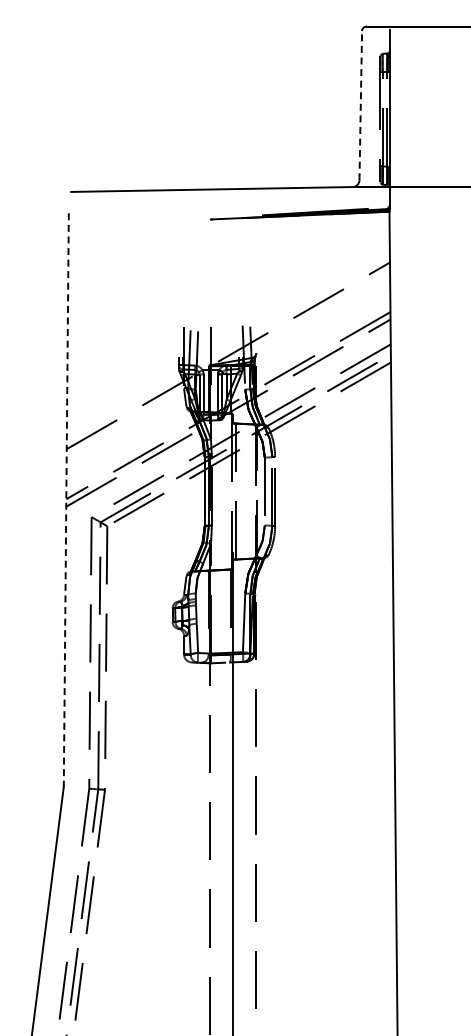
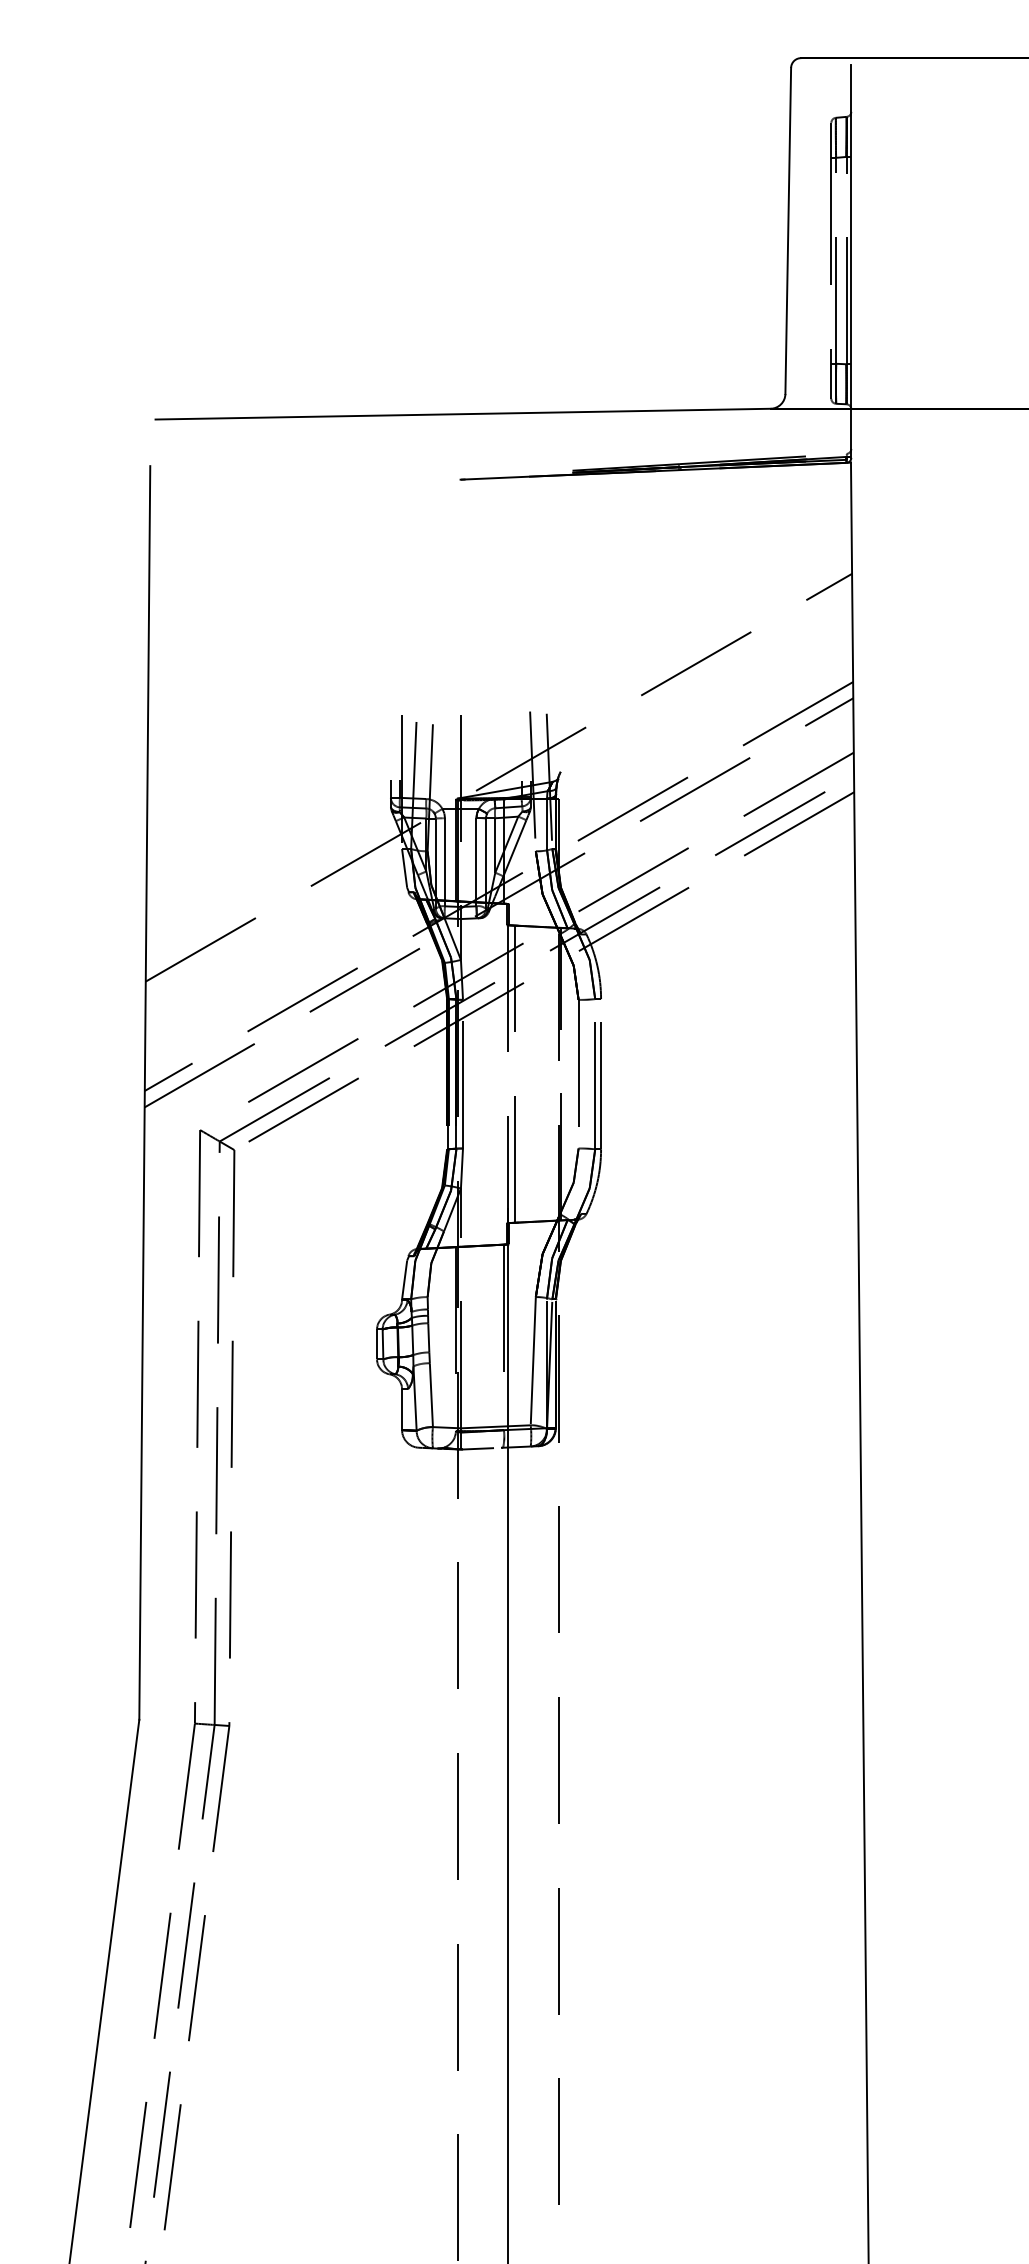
line: (360, 105) -> (787, 230), dashed -> solid
line: (66, 500) -> (145, 1093), dashed -> solid

